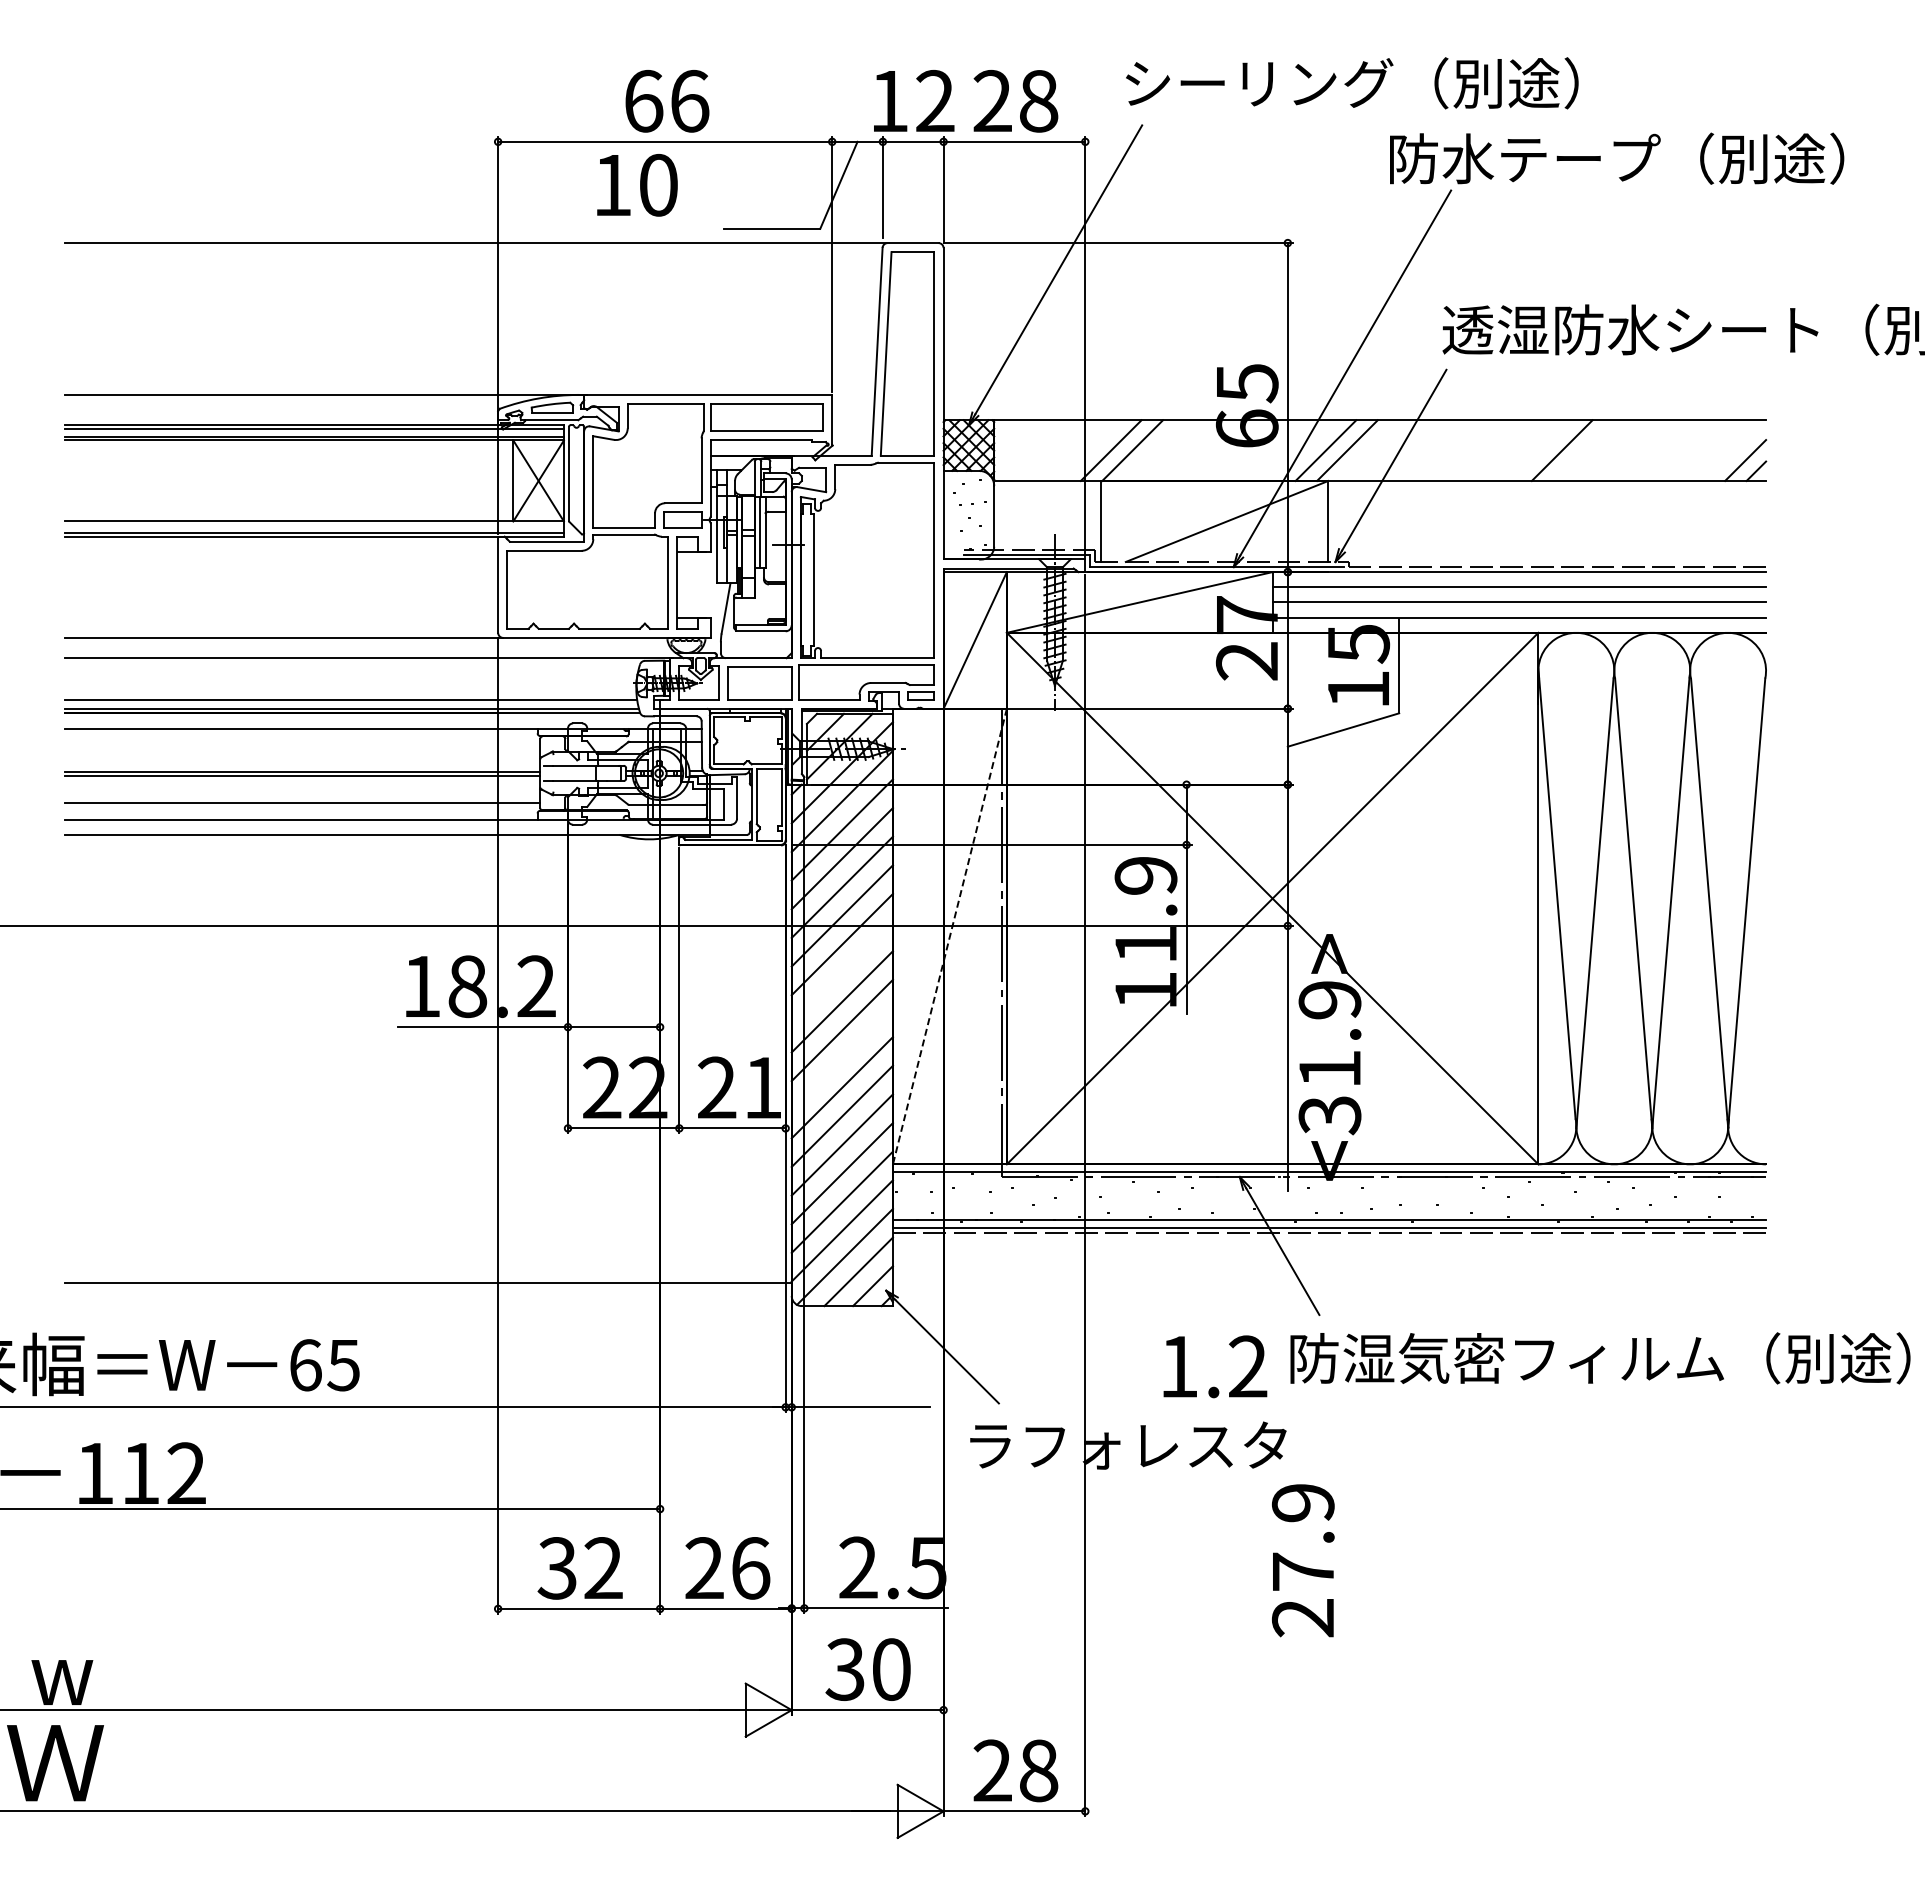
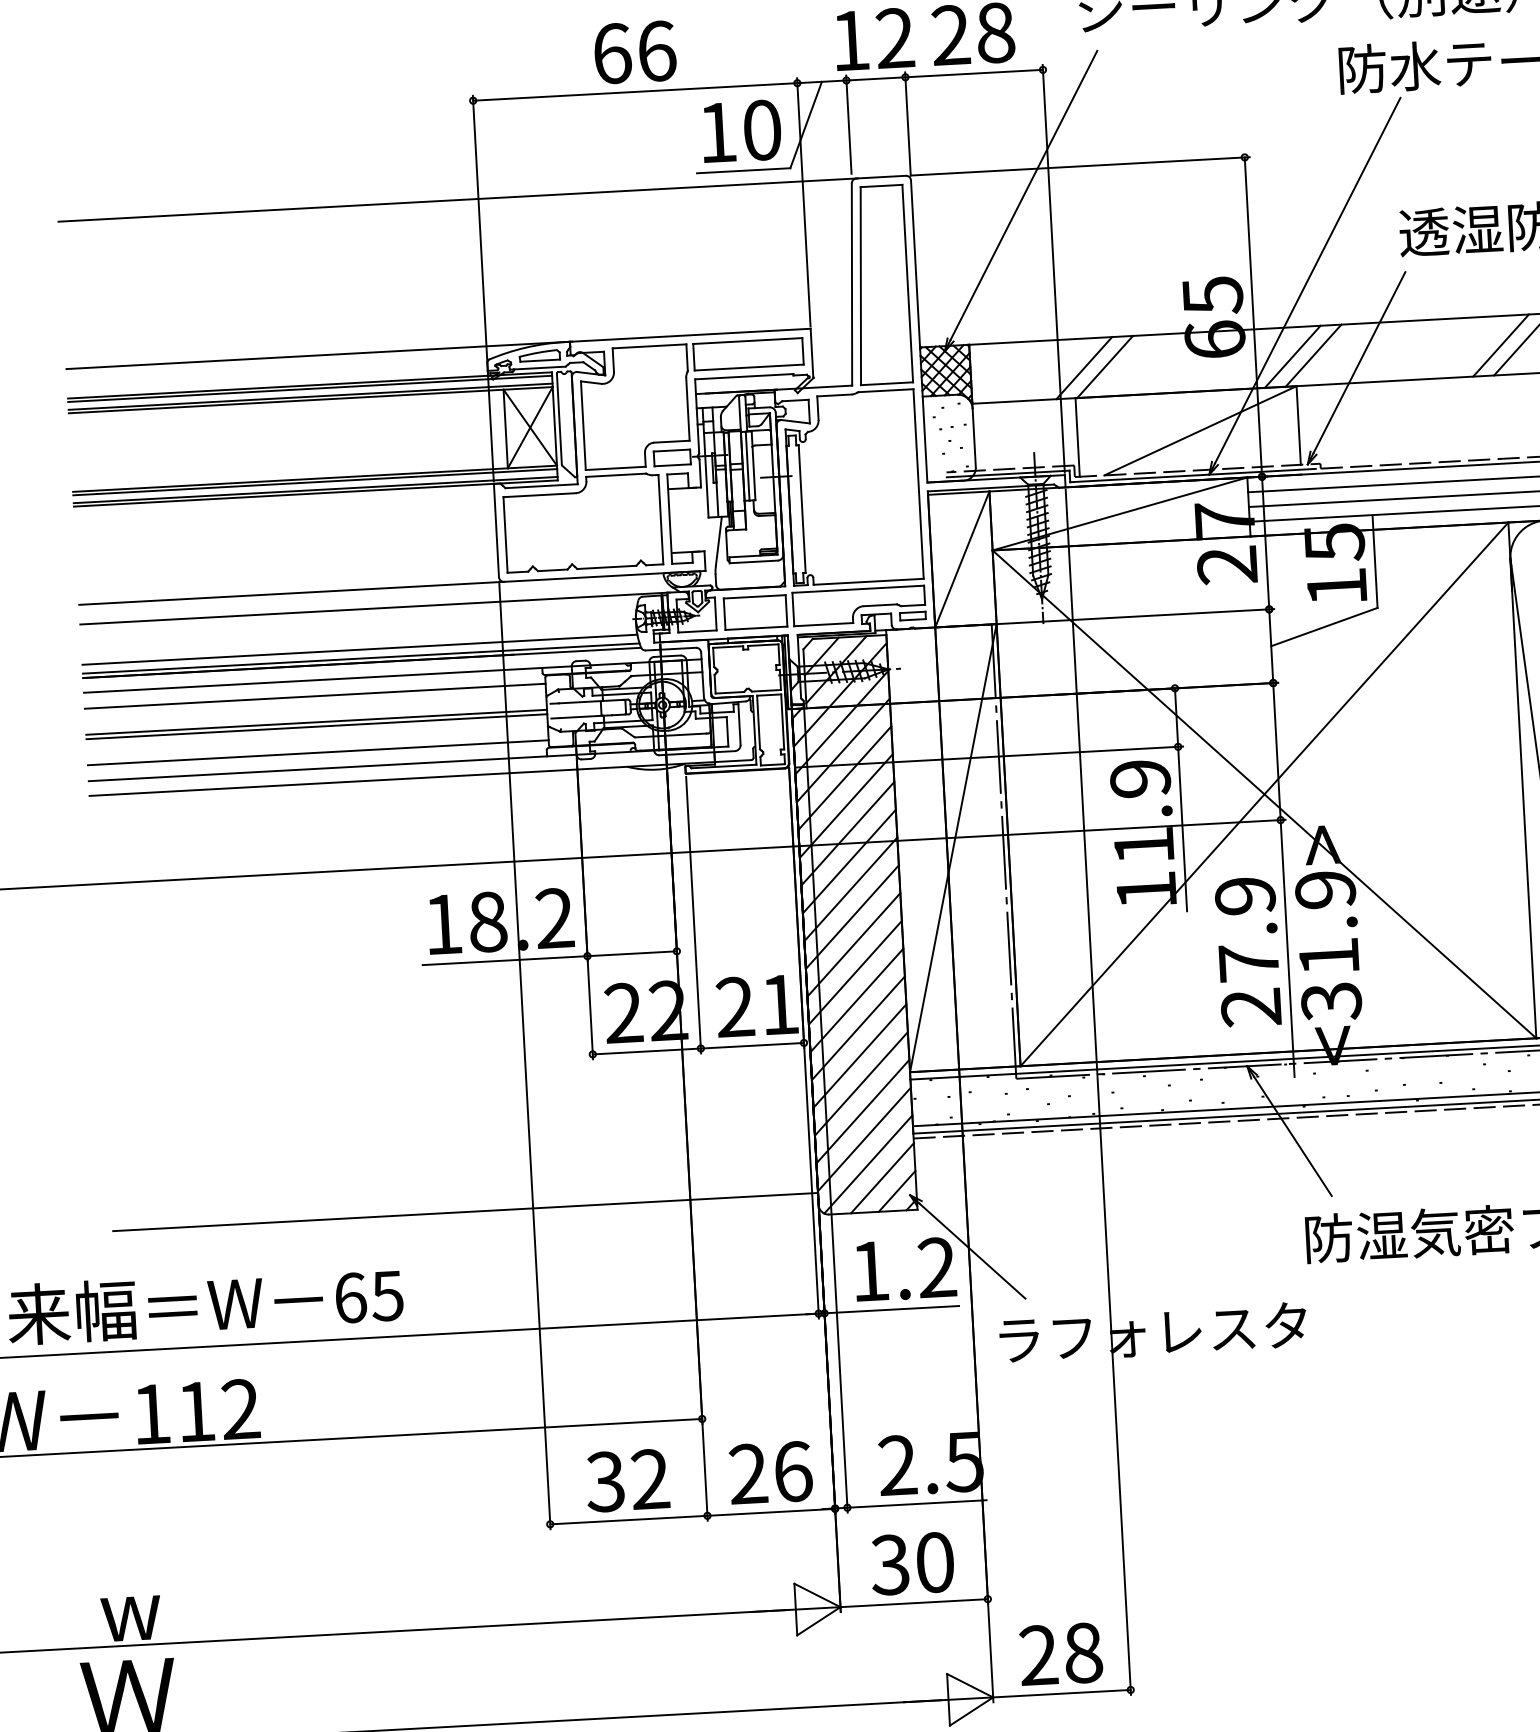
text: (637, 185) -> (741, 131), moved
line: (1540, 450) -> (1500, 345), added
line: (314, 525) -> (315, 482), added
line: (302, 744) -> (314, 695), added
line: (949, 936) -> (952, 848), dashed -> solid
line: (841, 972) -> (850, 888), added
line: (841, 1058) -> (854, 972), added
text: (1215, 1366) -> (905, 1269), moved
text: (1303, 1560) -> (1248, 951), moved

